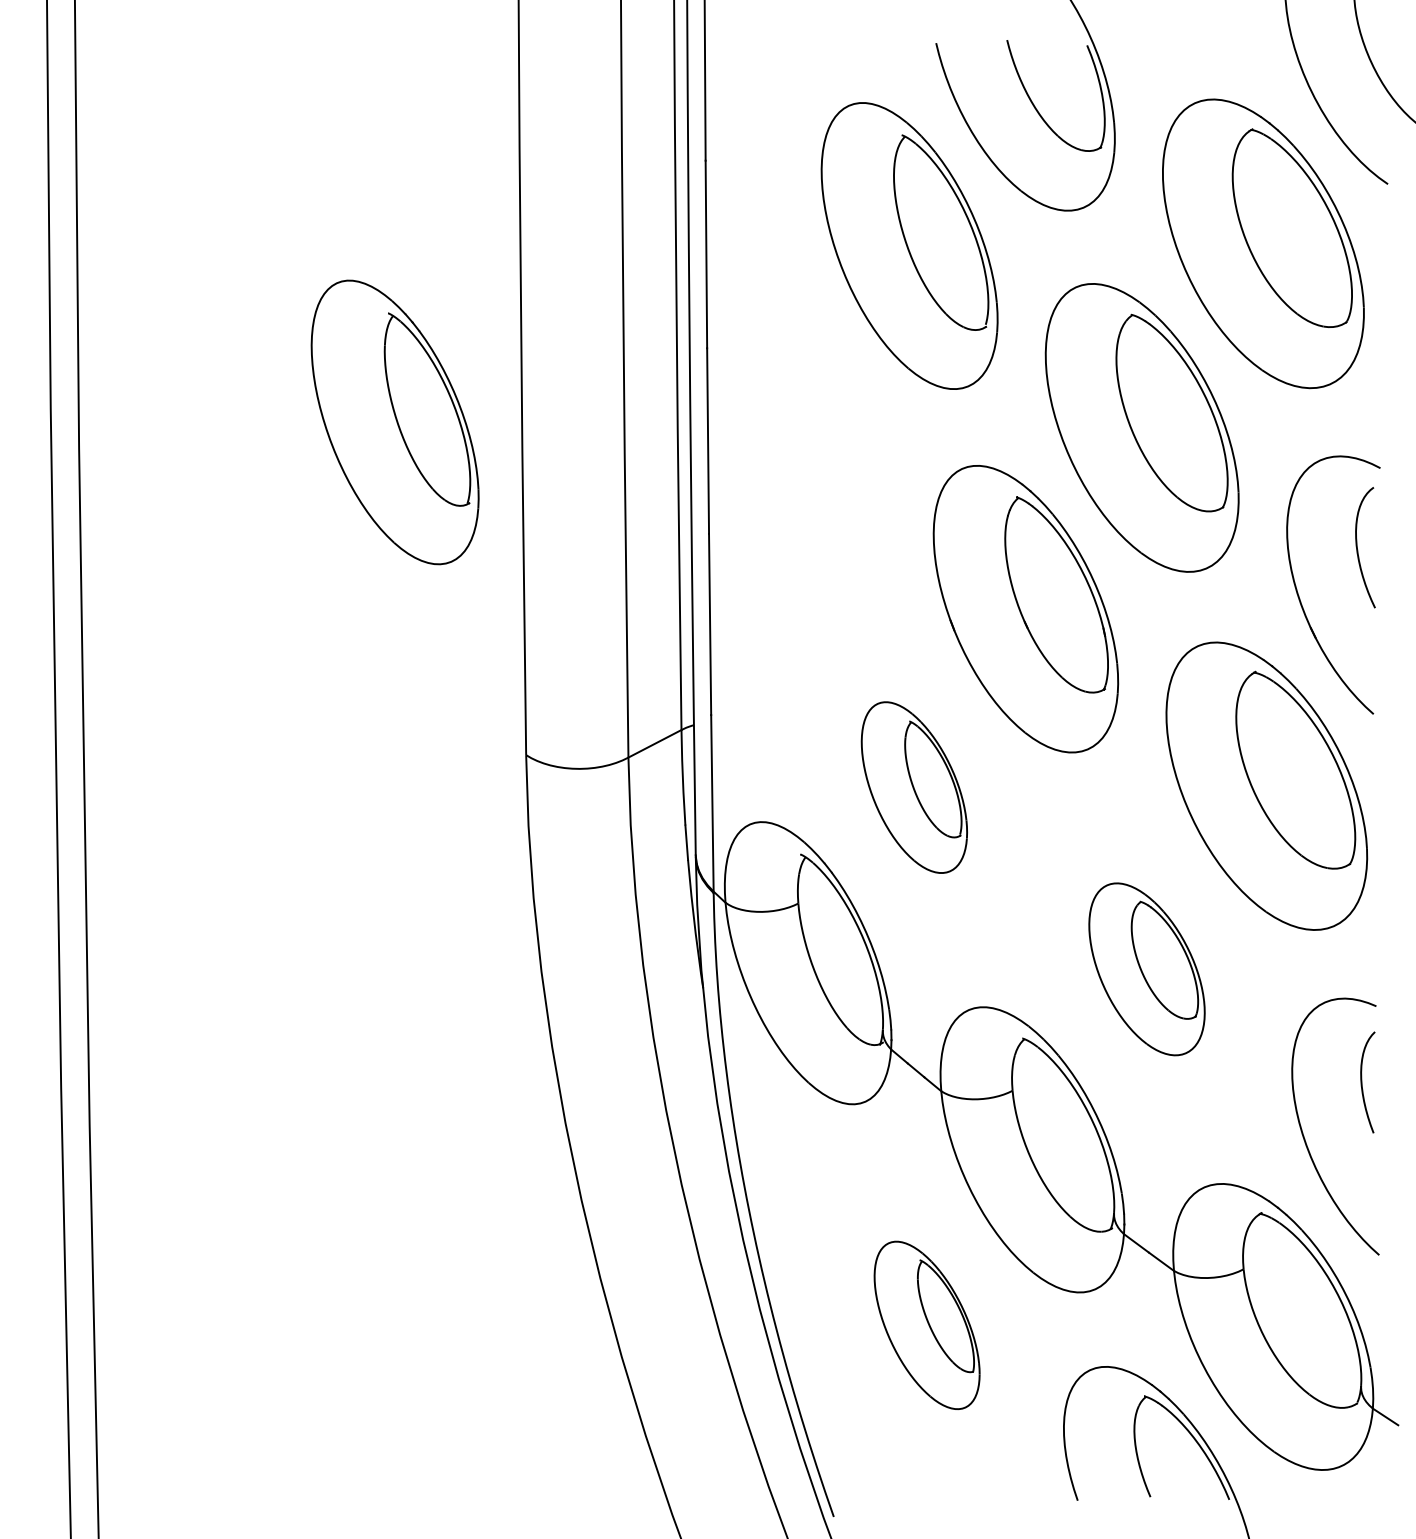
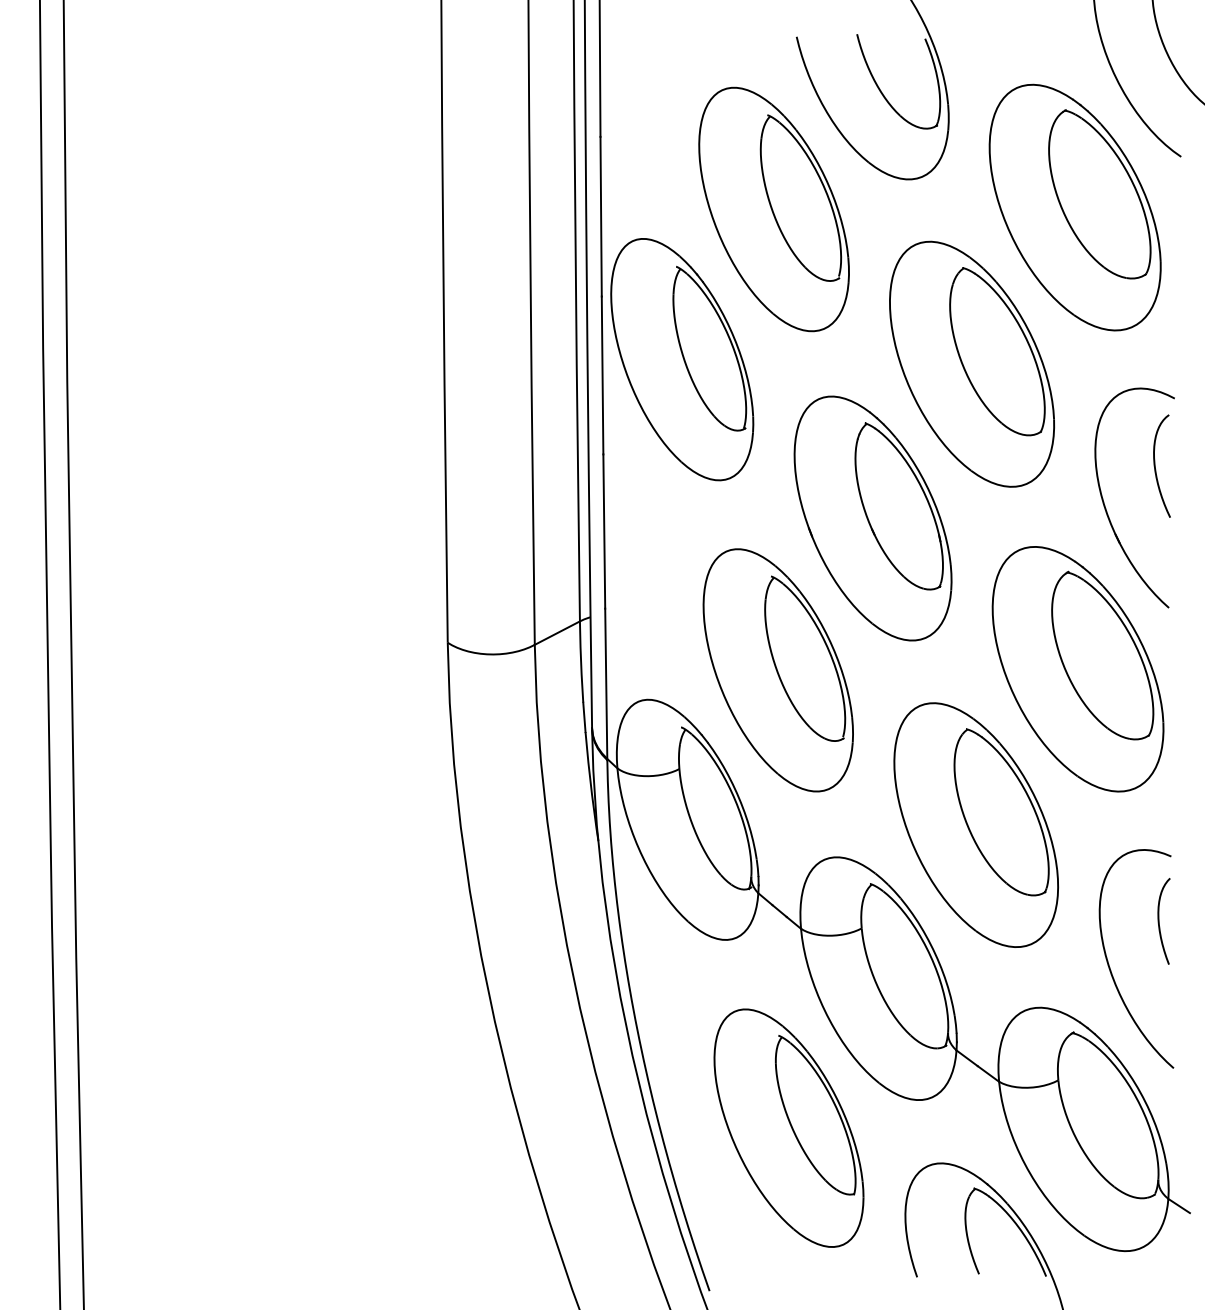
part: (395, 422) -> (682, 359), moved
part: (913, 787) -> (777, 670), size x1.67
part: (1146, 968) -> (975, 824), size x1.67
part: (926, 1324) -> (788, 1127), size x1.67

